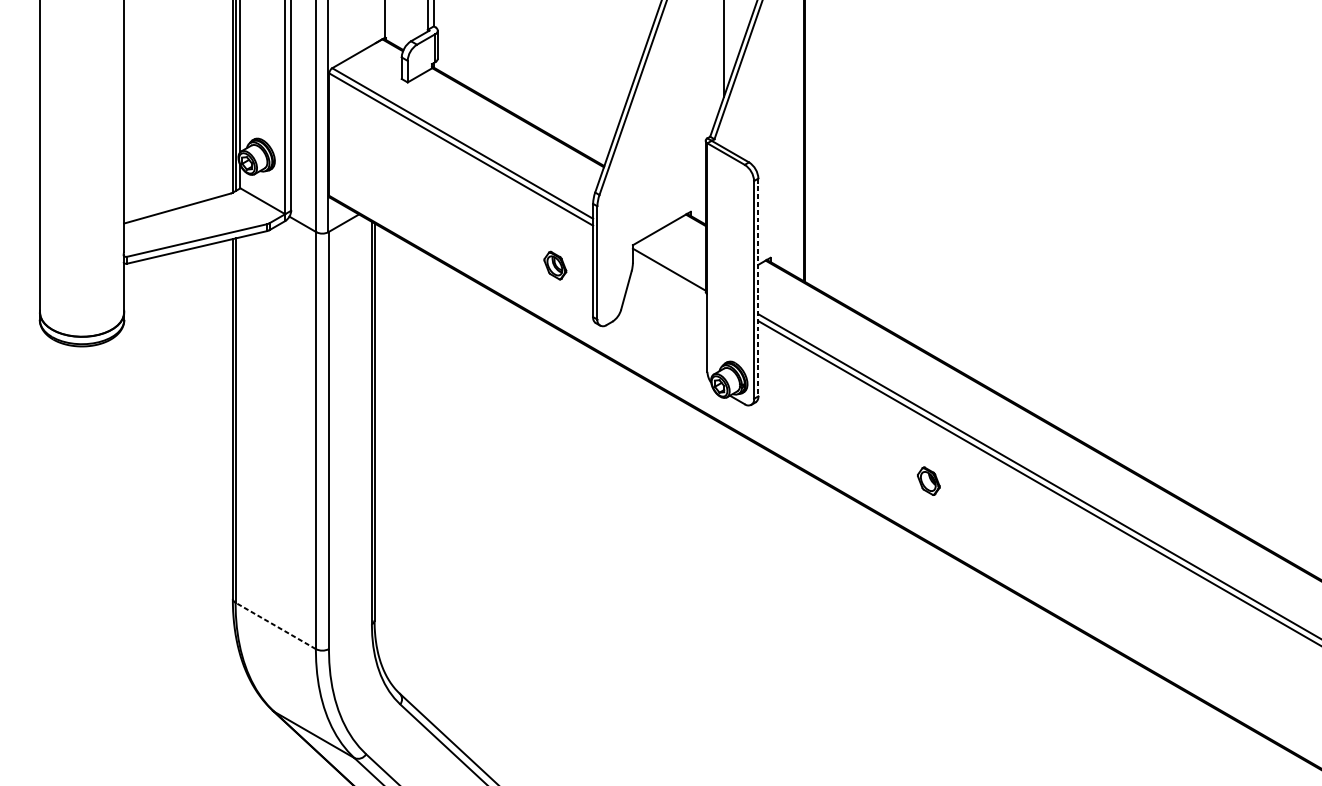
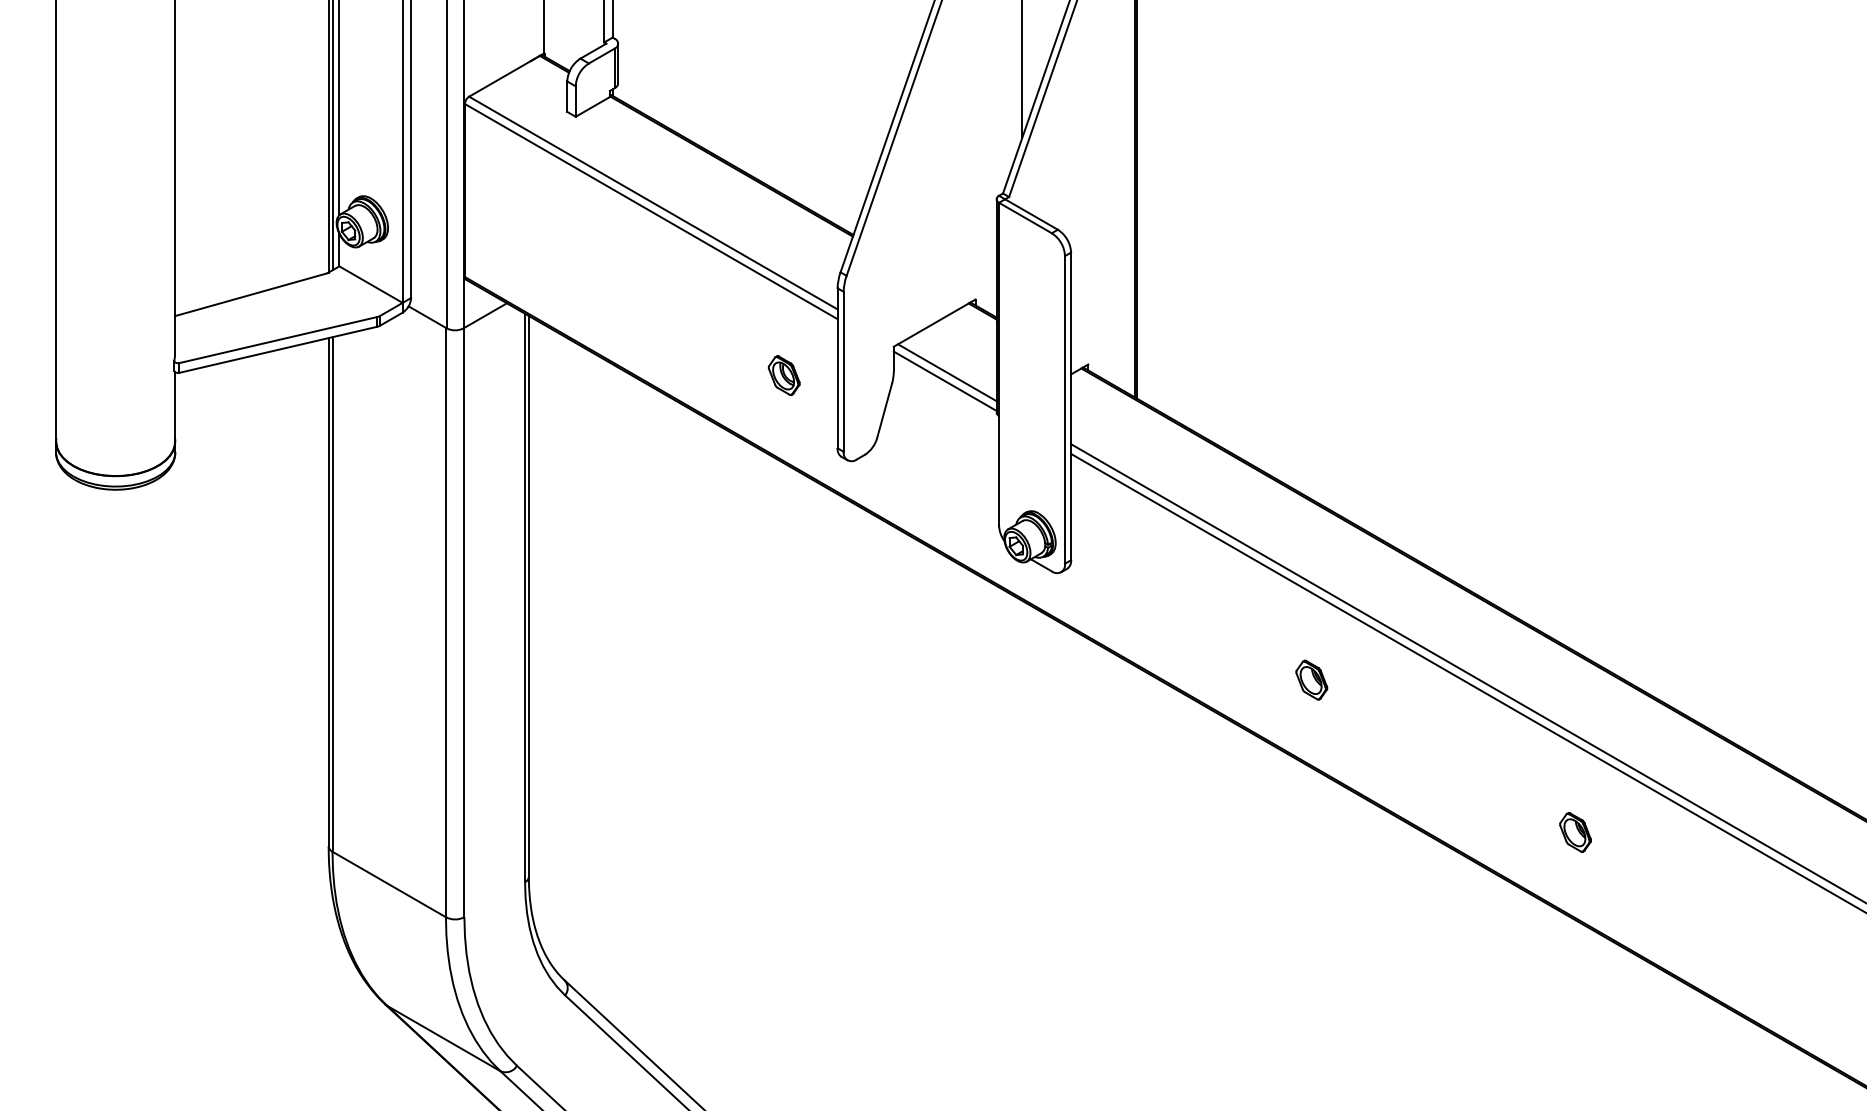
line: (670, 263) -> (947, 372), added
line: (758, 287) -> (1071, 406), dashed -> solid
part: (1115, 589) -> (1575, 832), added
line: (275, 625) -> (388, 884), dashed -> solid

